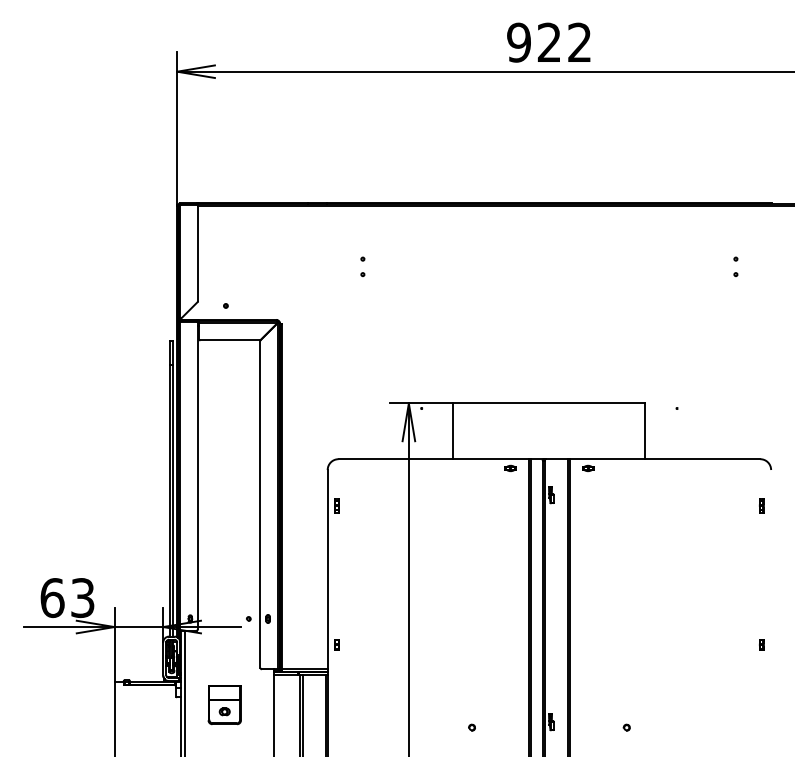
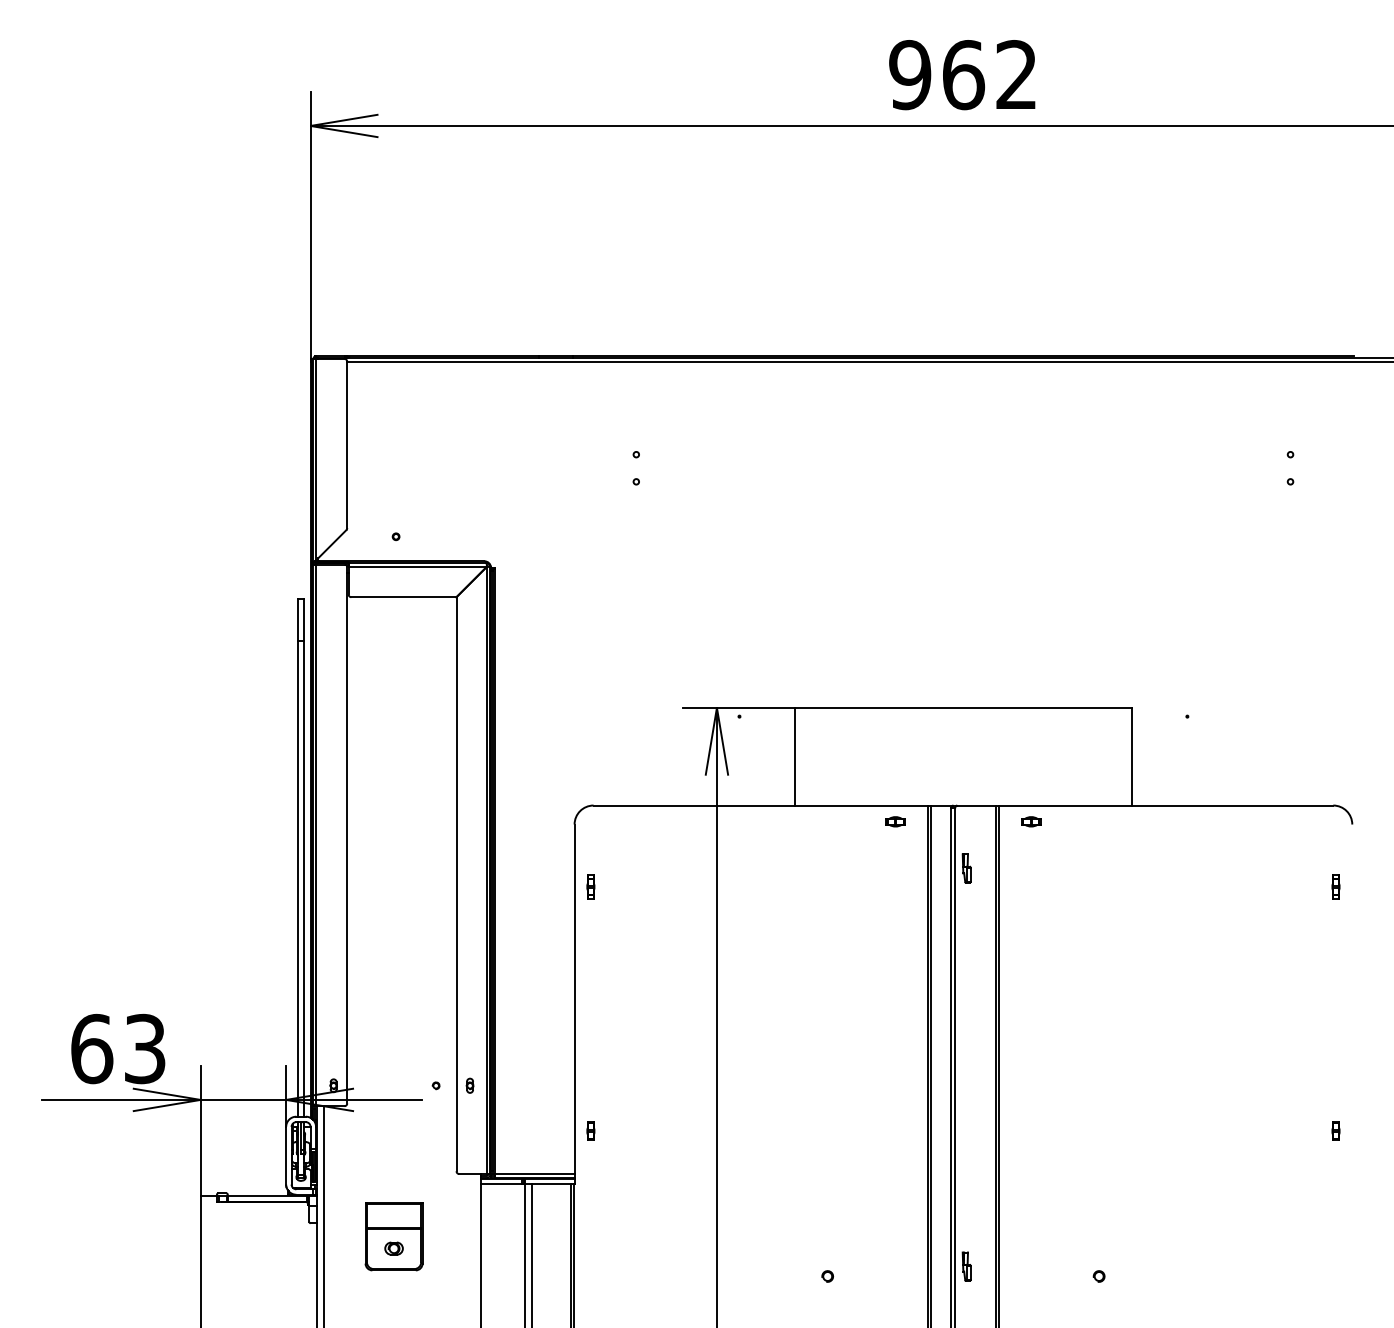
text: (549, 42) -> (963, 74), 922 -> 962

